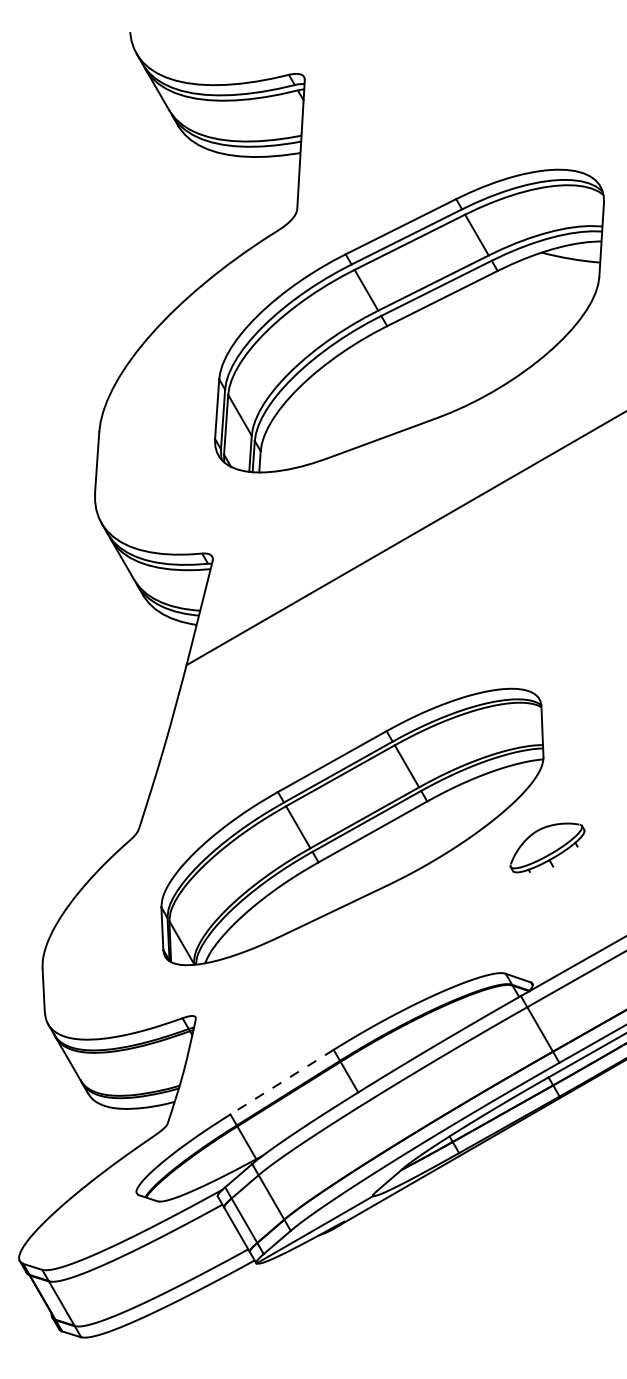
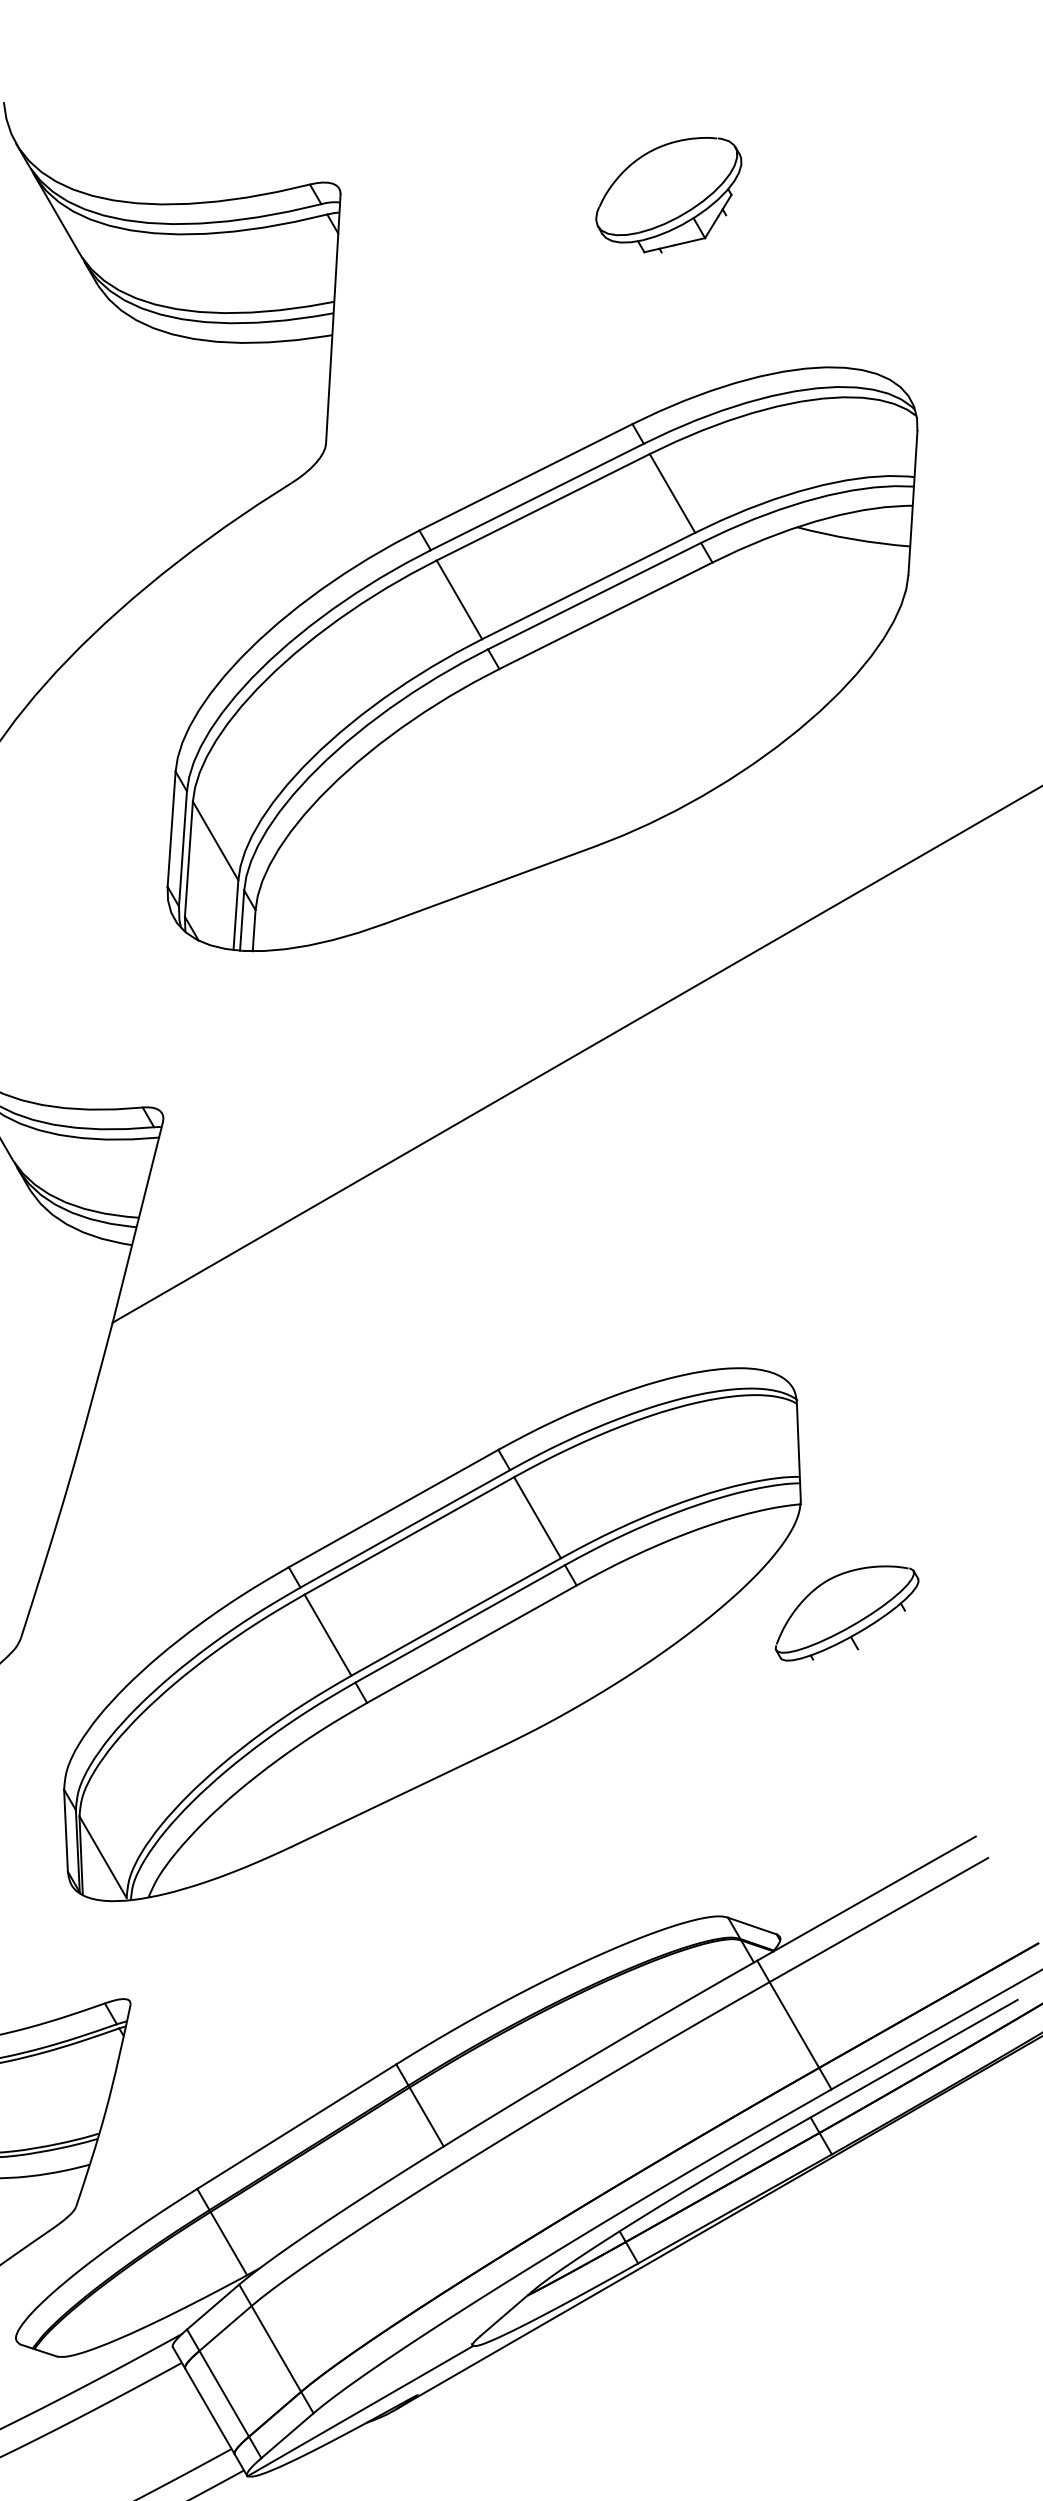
part: (474, 80) -> (667, 195), added
part: (547, 847) -> (847, 1612), moved
line: (282, 1082) -> (297, 2127), dashed -> solid

